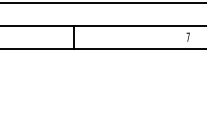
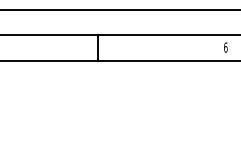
text: (187, 37) -> (225, 47), 7 -> 6

